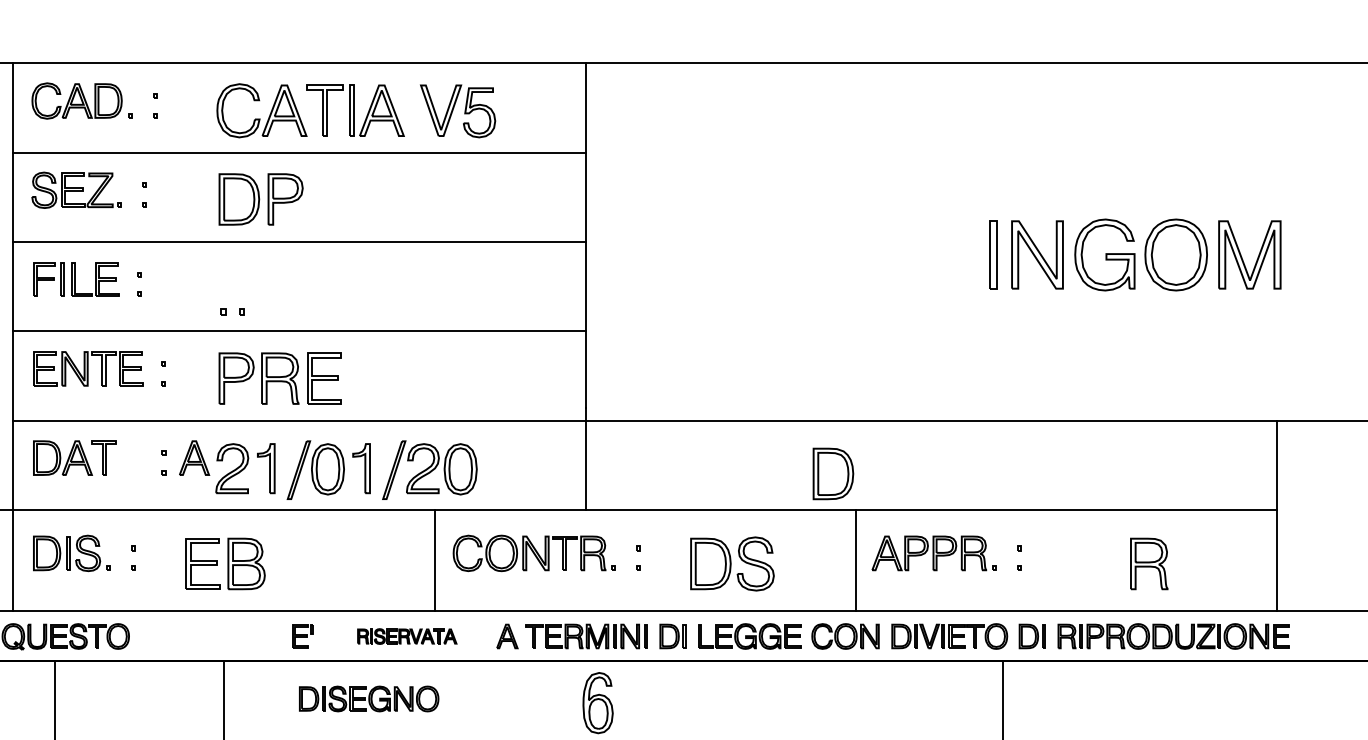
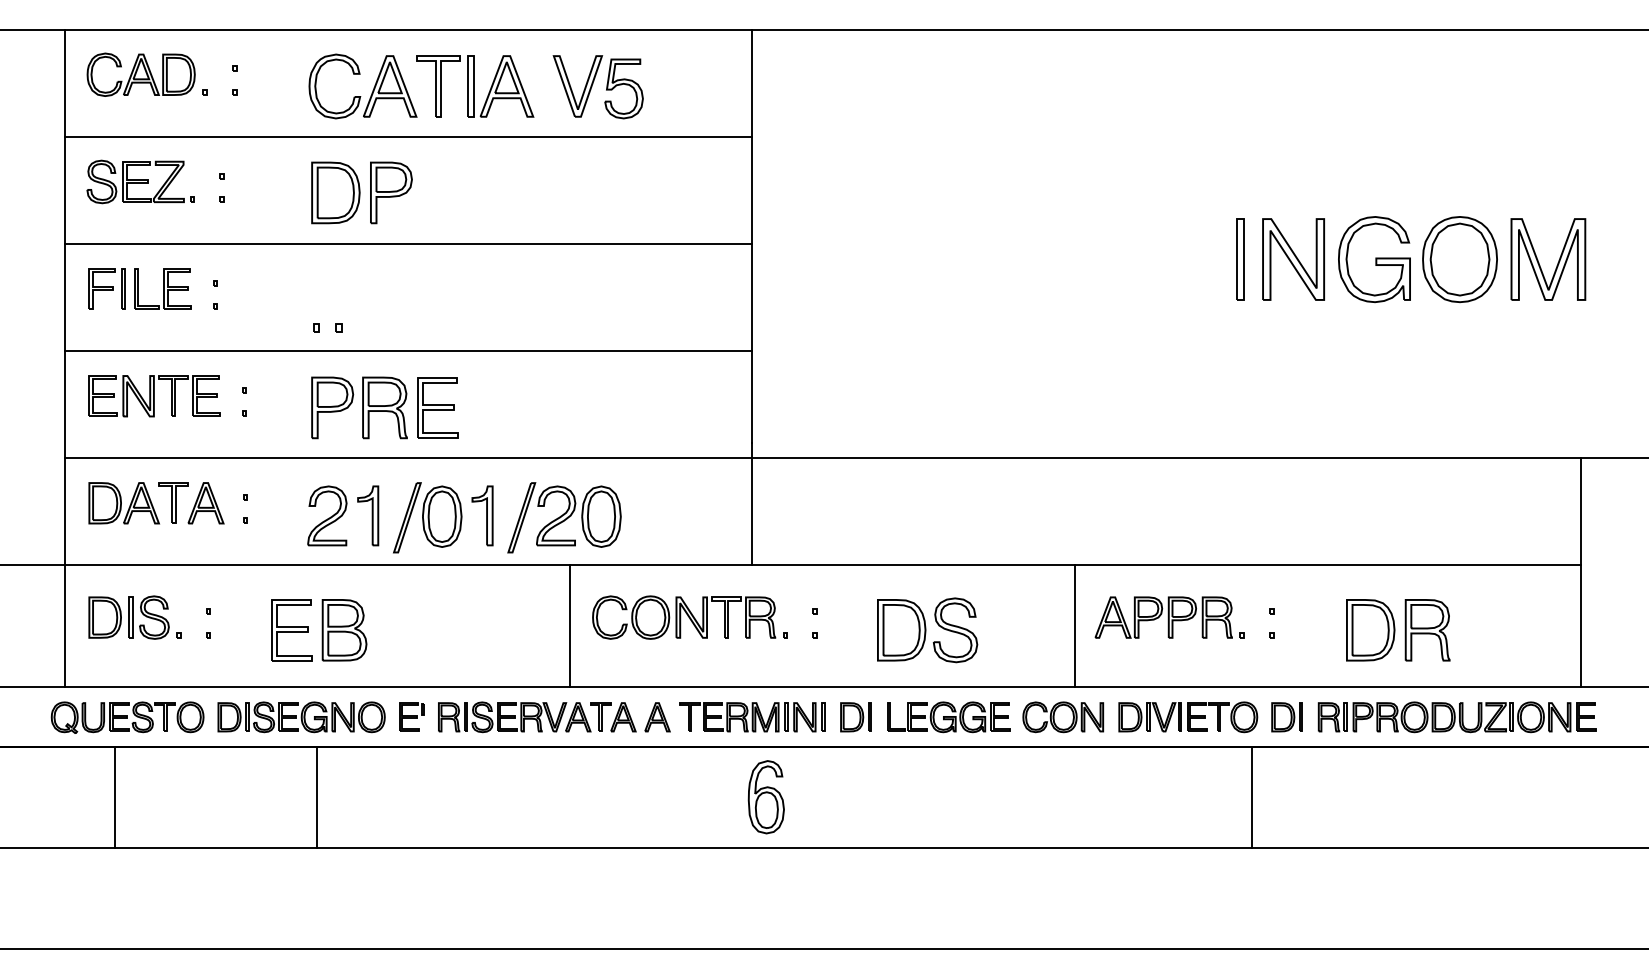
part: (194, 458) -> (205, 503), moved
part: (833, 474) -> (1370, 630), moved
part: (407, 636) -> (537, 717), size x1.67
part: (369, 699) -> (301, 717), moved

